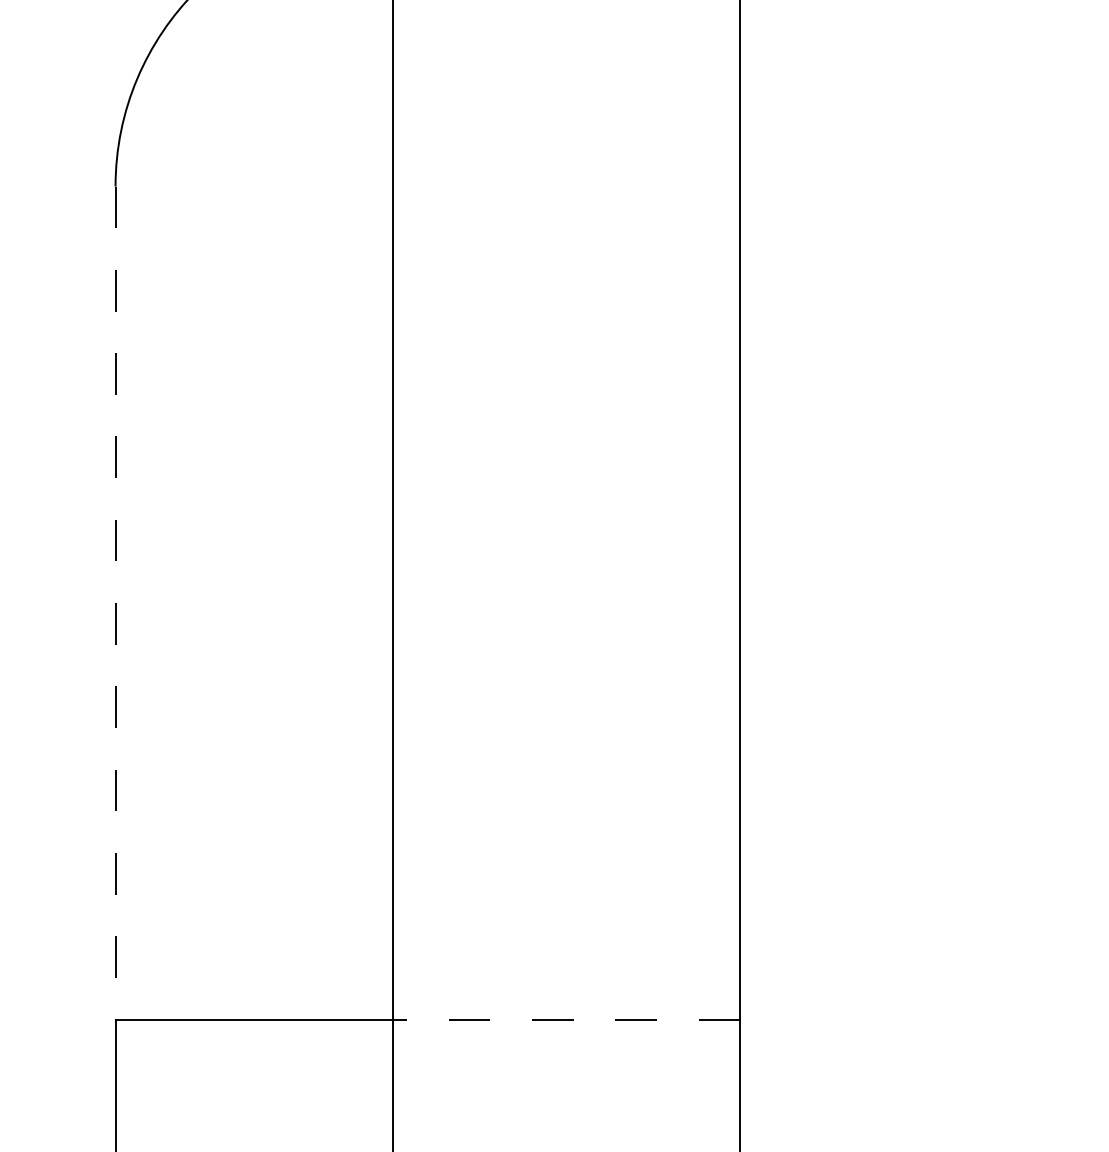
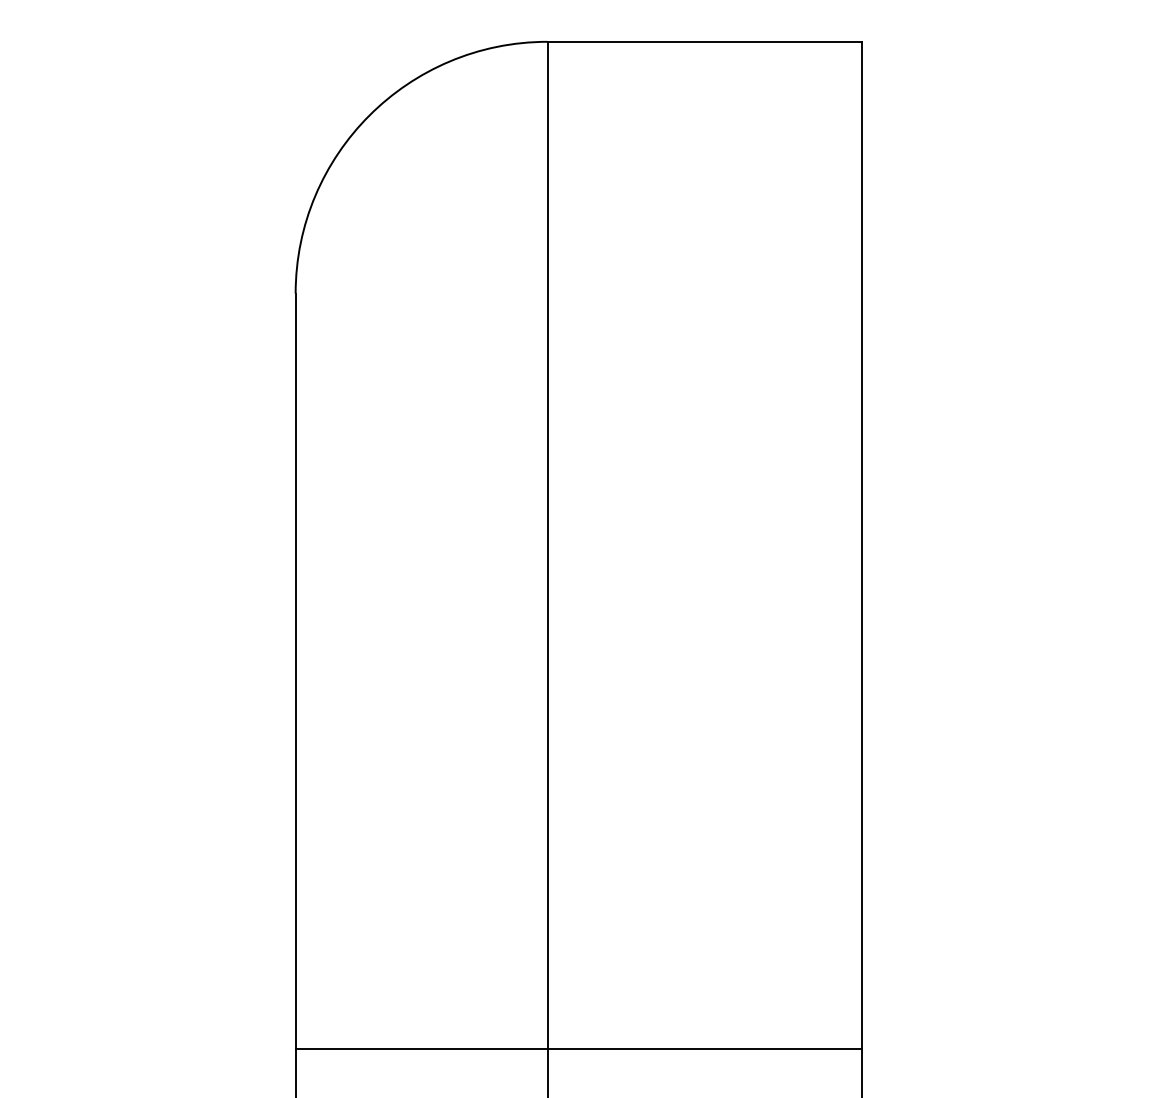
line: (115, 603) -> (295, 671), dashed -> solid
line: (566, 1019) -> (704, 1049), dashed -> solid

